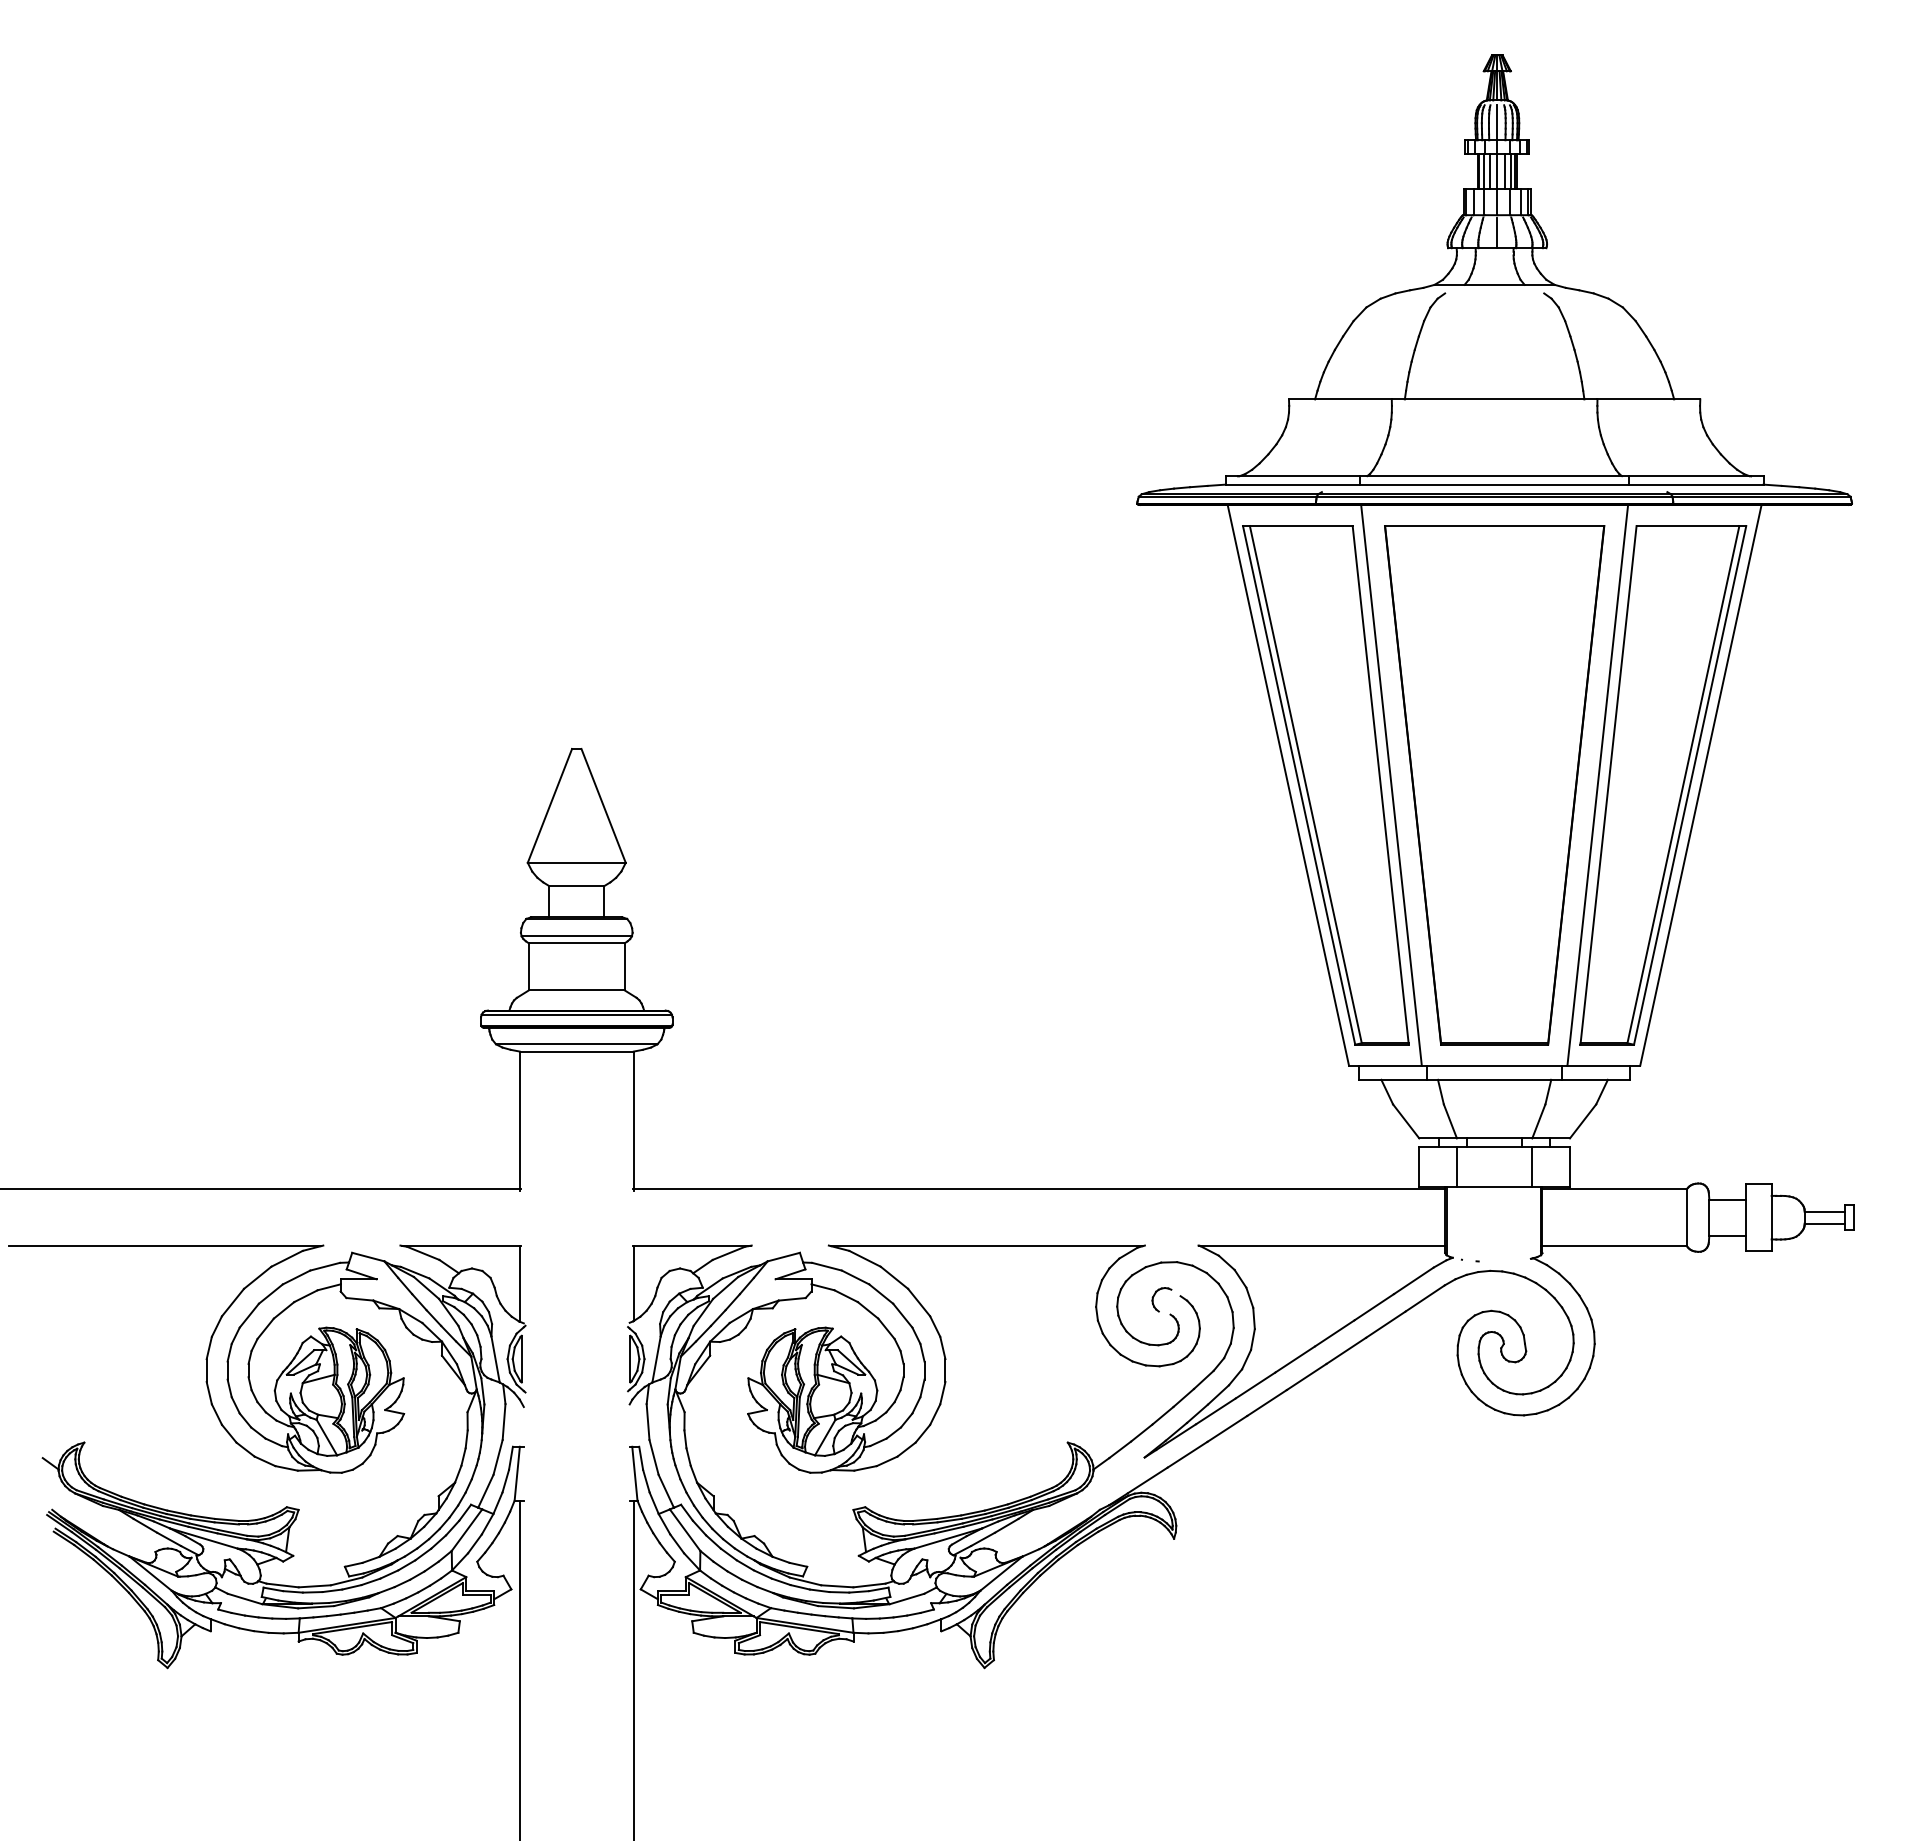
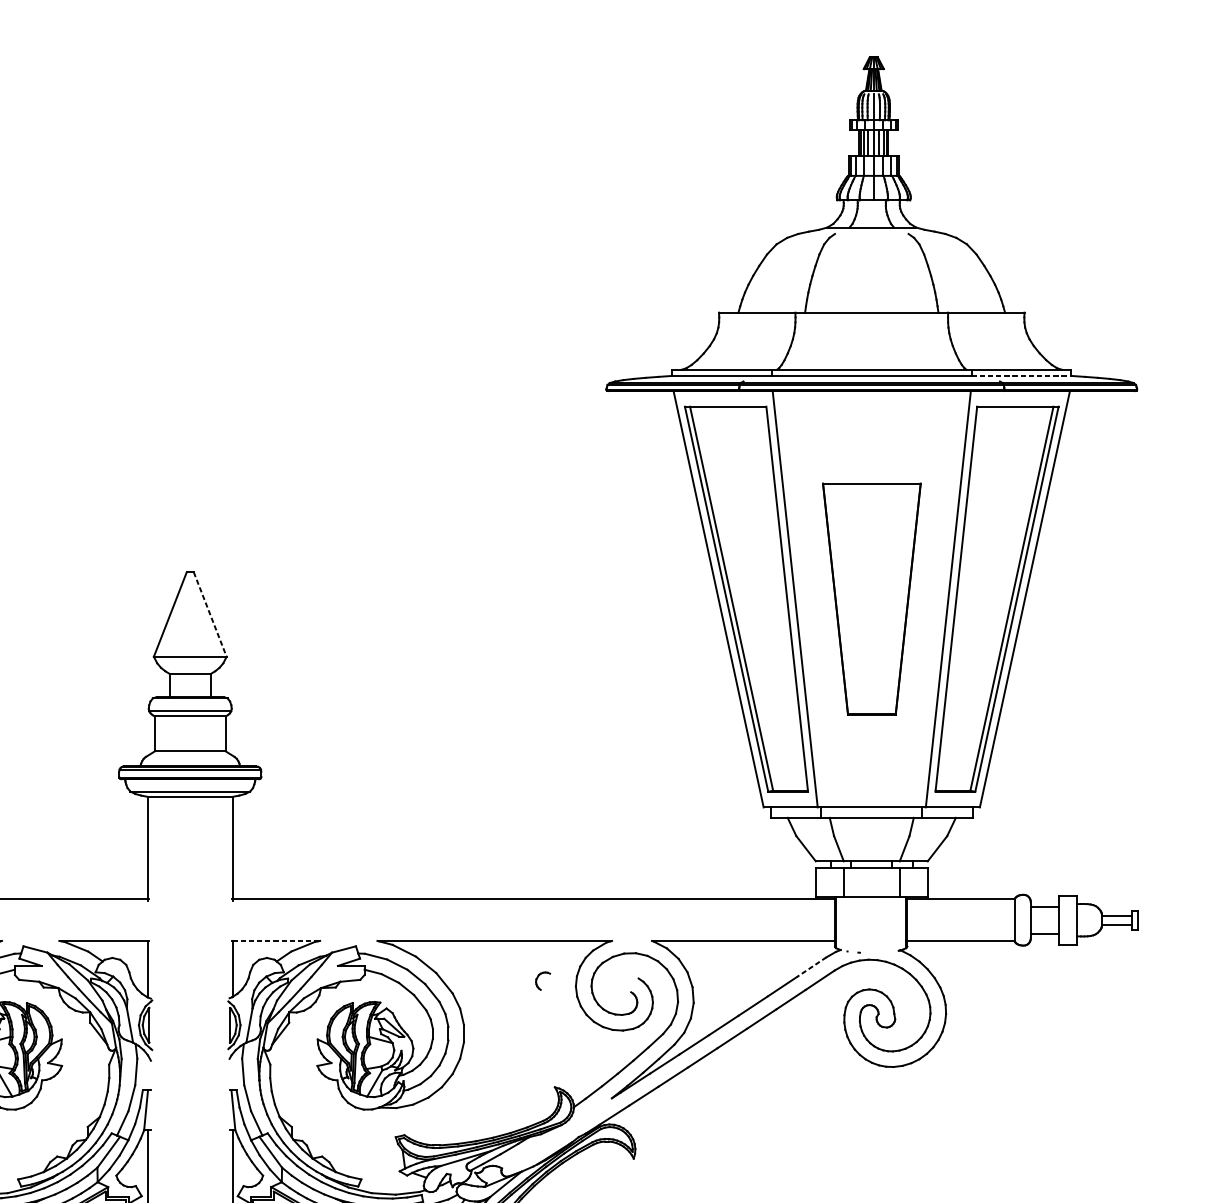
line: (1696, 484) -> (1021, 375), solid -> dashed
part: (1494, 785) -> (871, 599), size x0.6
line: (603, 806) -> (210, 614), solid -> dashed
line: (691, 1246) -> (275, 941), solid -> dashed
line: (1413, 1280) -> (811, 966), solid -> dashed
part: (1155, 1295) -> (538, 978), moved

